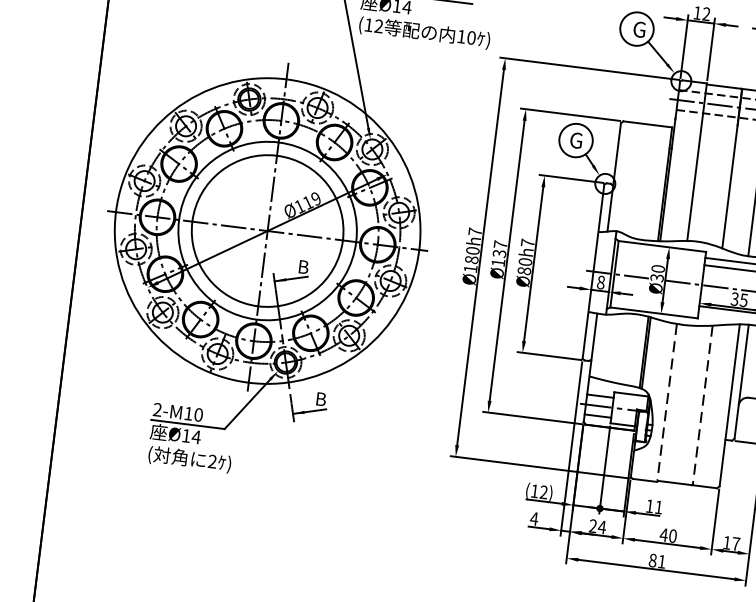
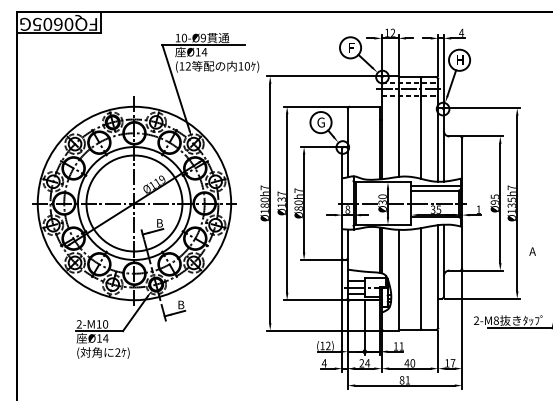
text: (638, 28) -> (351, 47), G -> F
line: (666, 401) -> (398, 279), dashed -> solid
line: (703, 404) -> (421, 278), dashed -> solid

